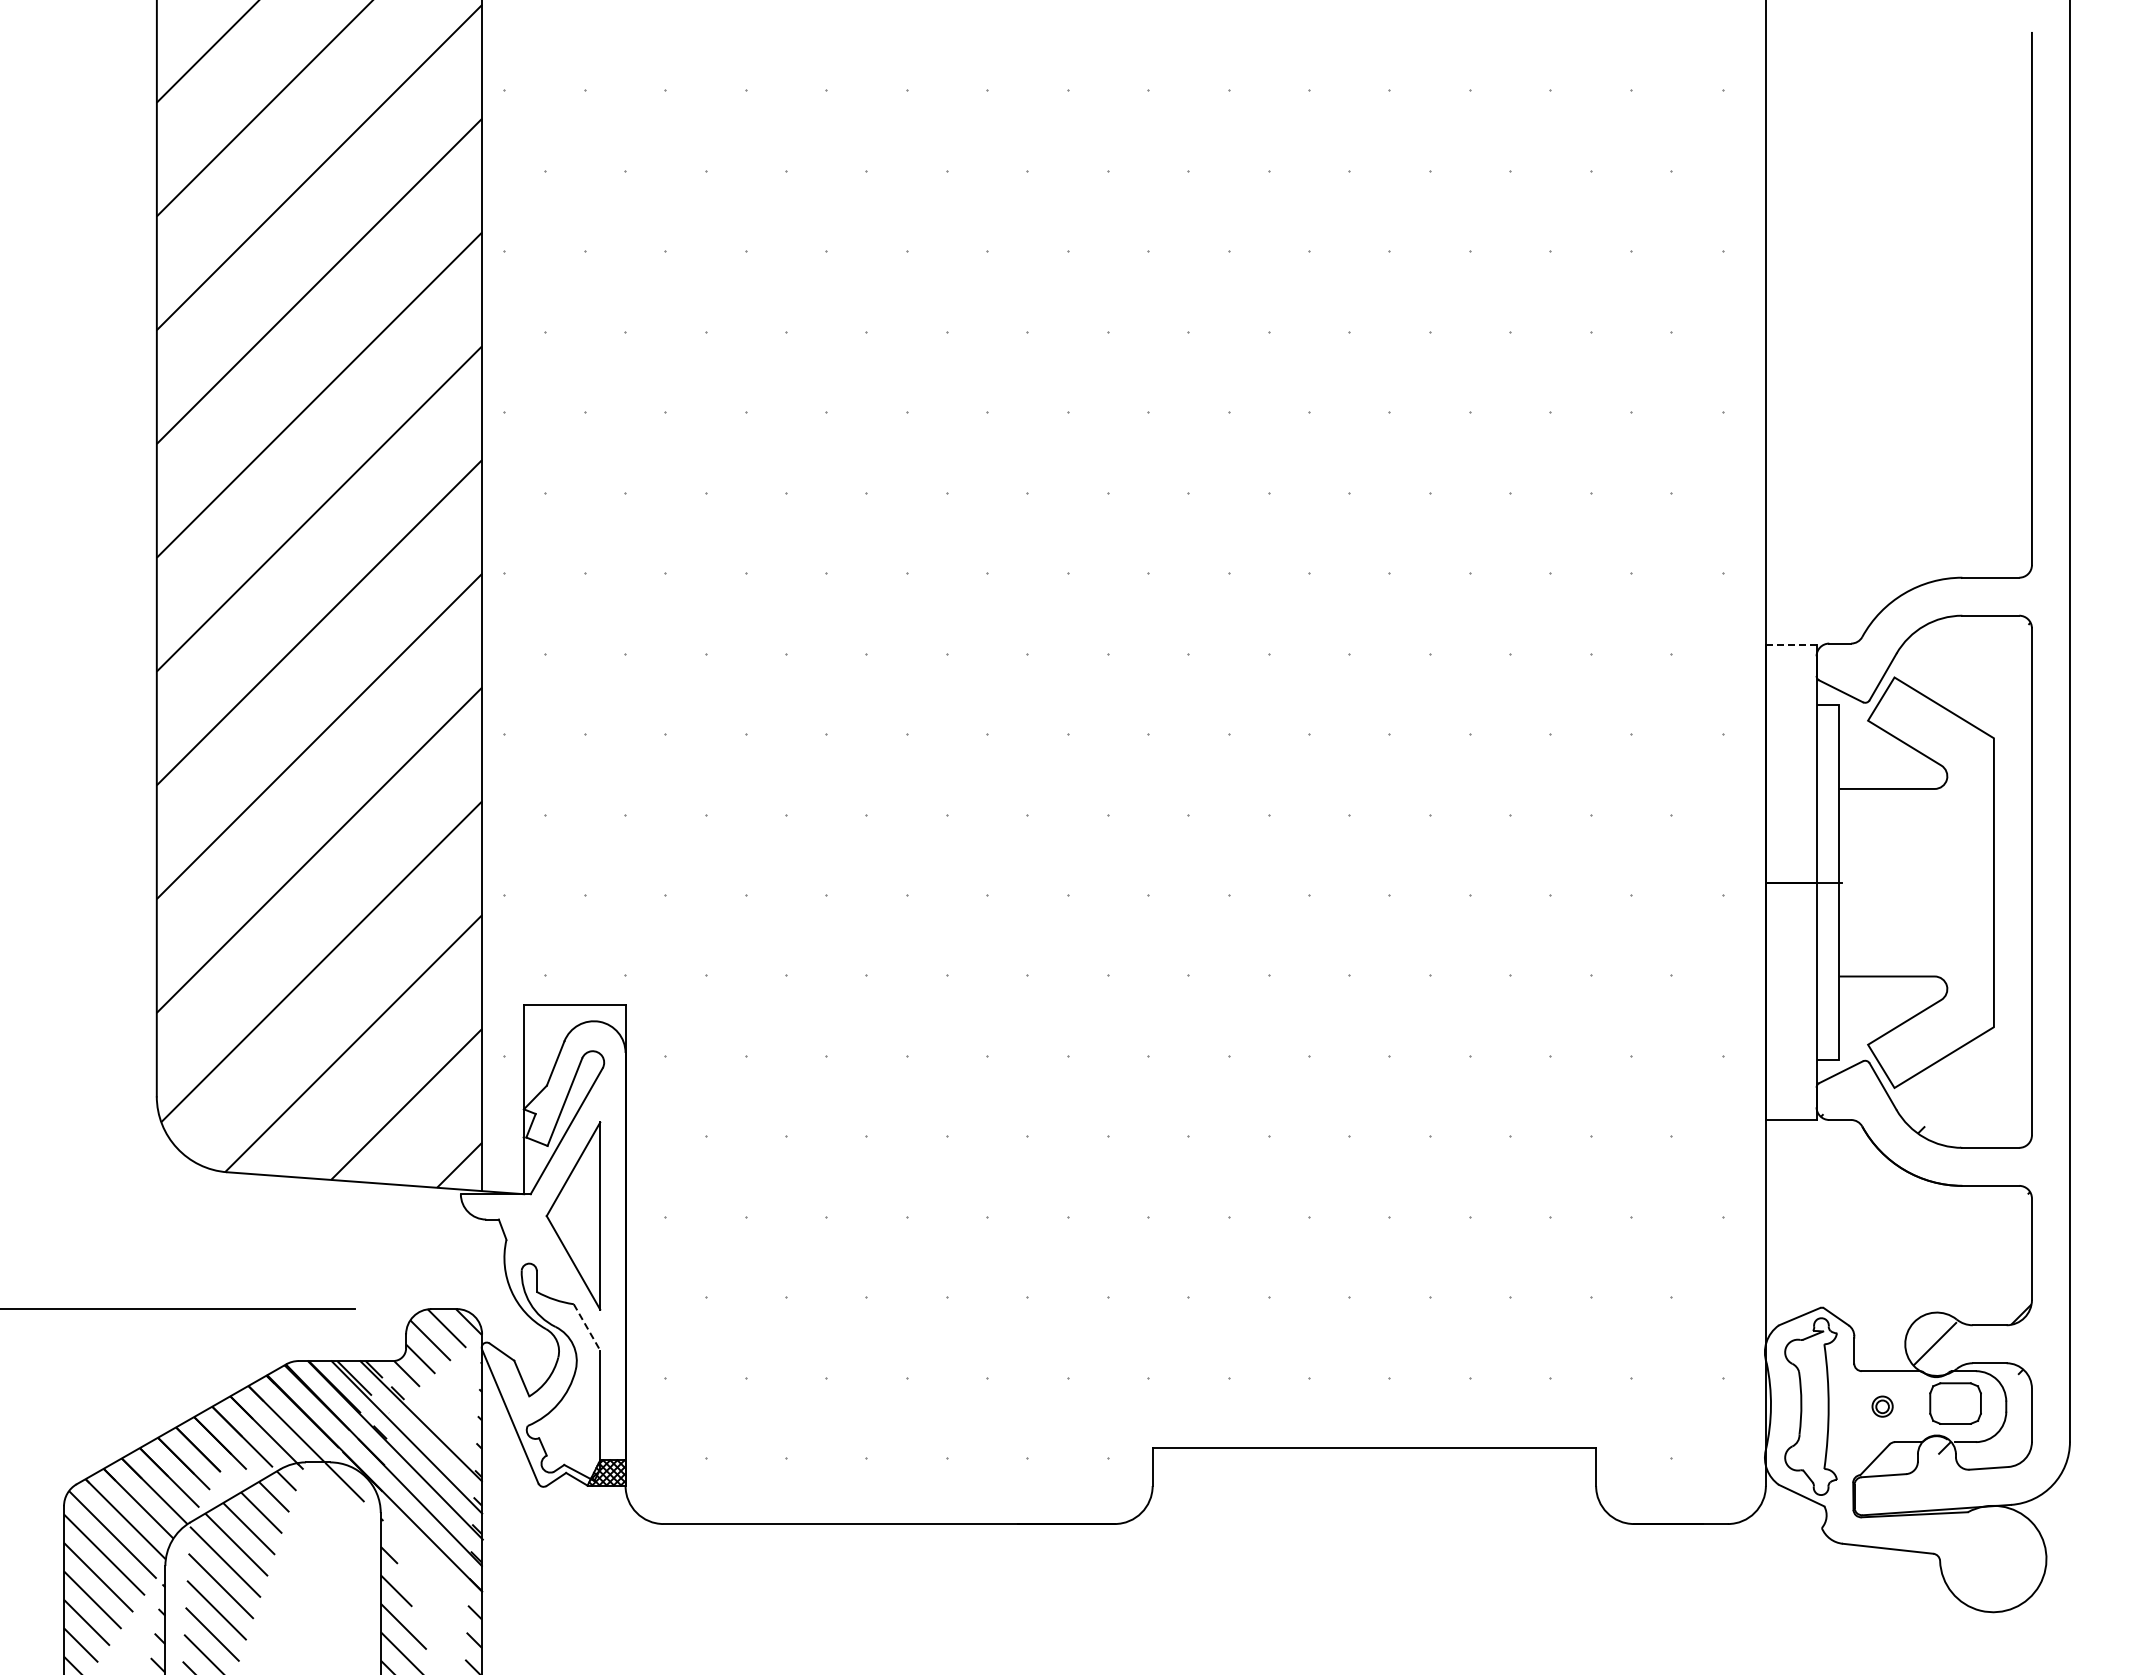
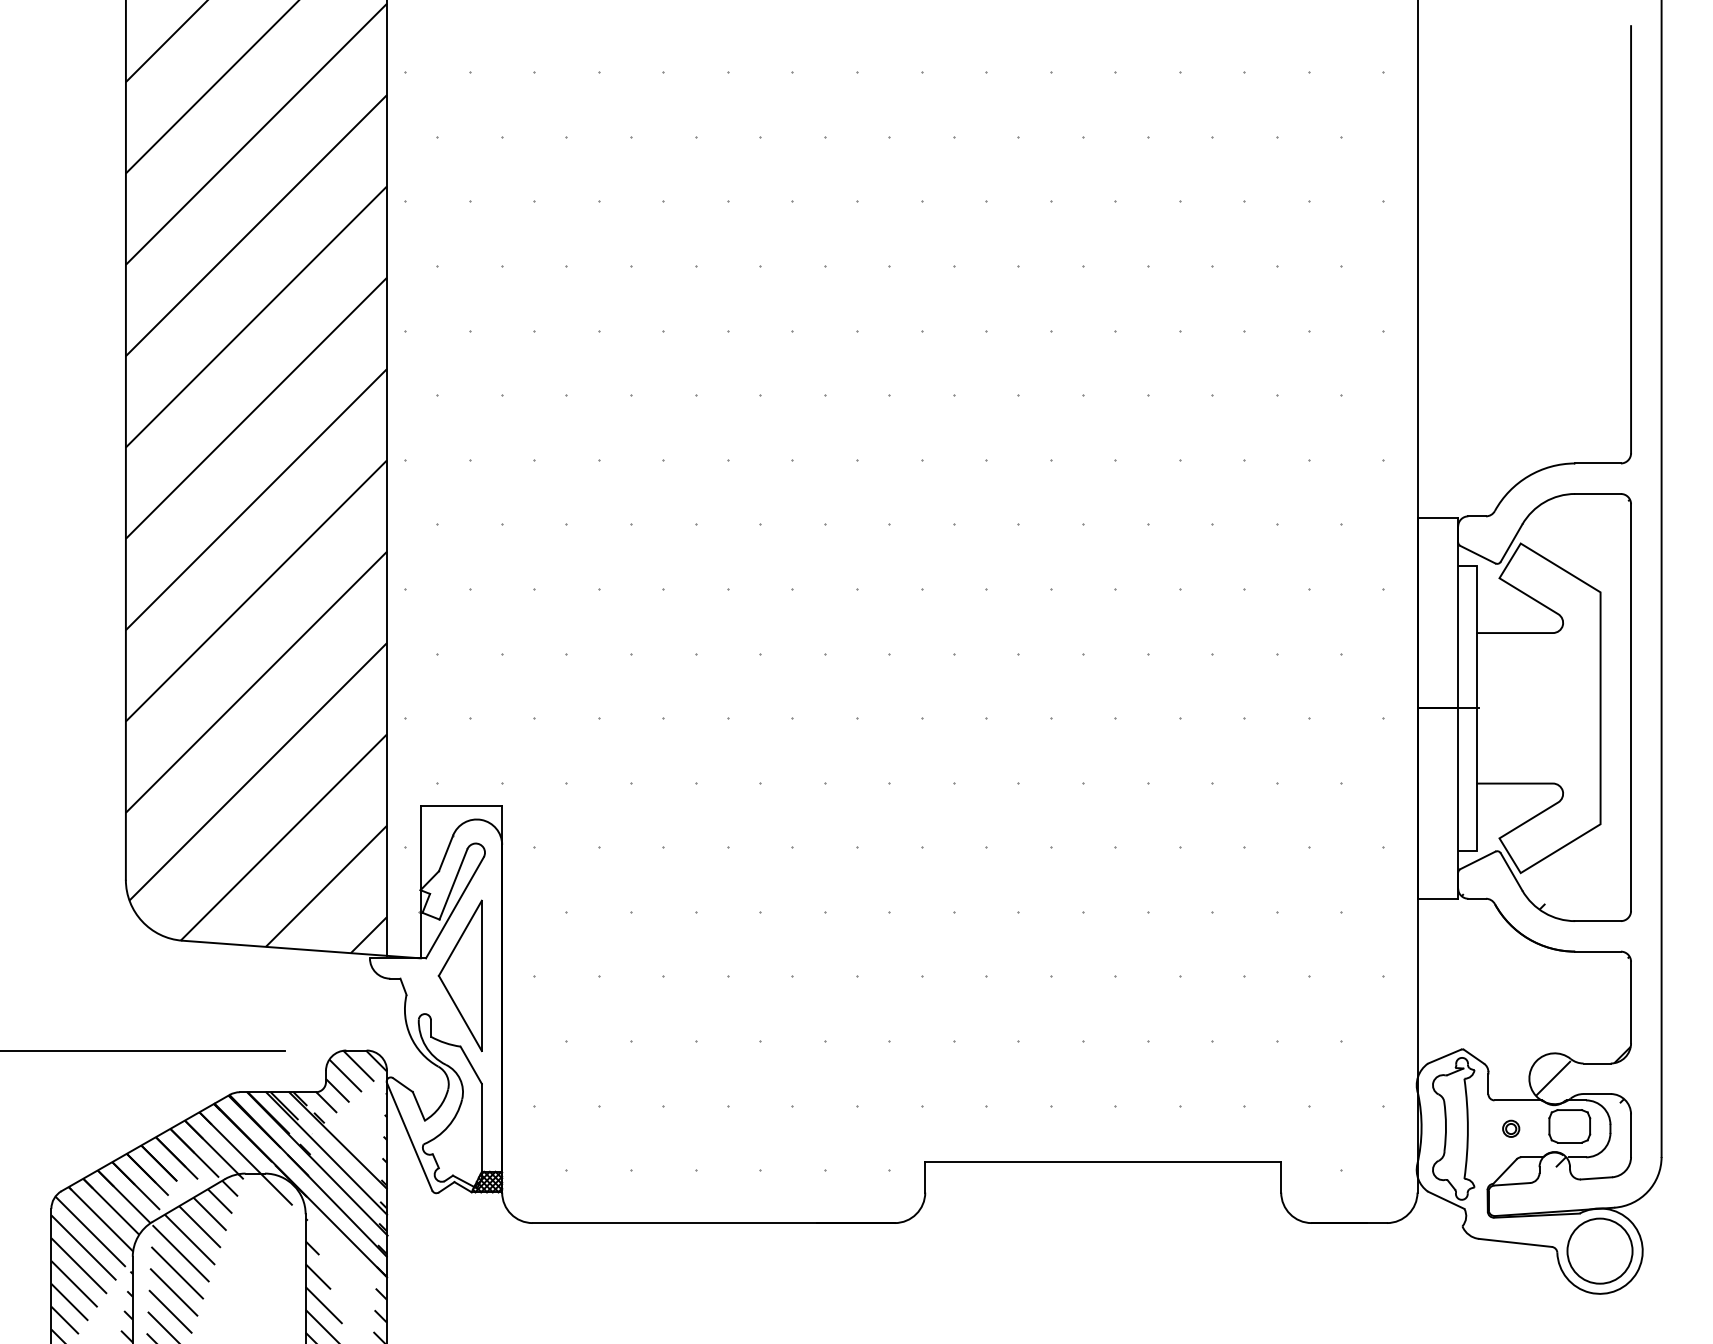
line: (1791, 645) -> (1438, 517), dashed -> solid
line: (587, 1327) -> (471, 1065), dashed -> solid
circle: (1992, 1558) -> (1599, 1250), added

